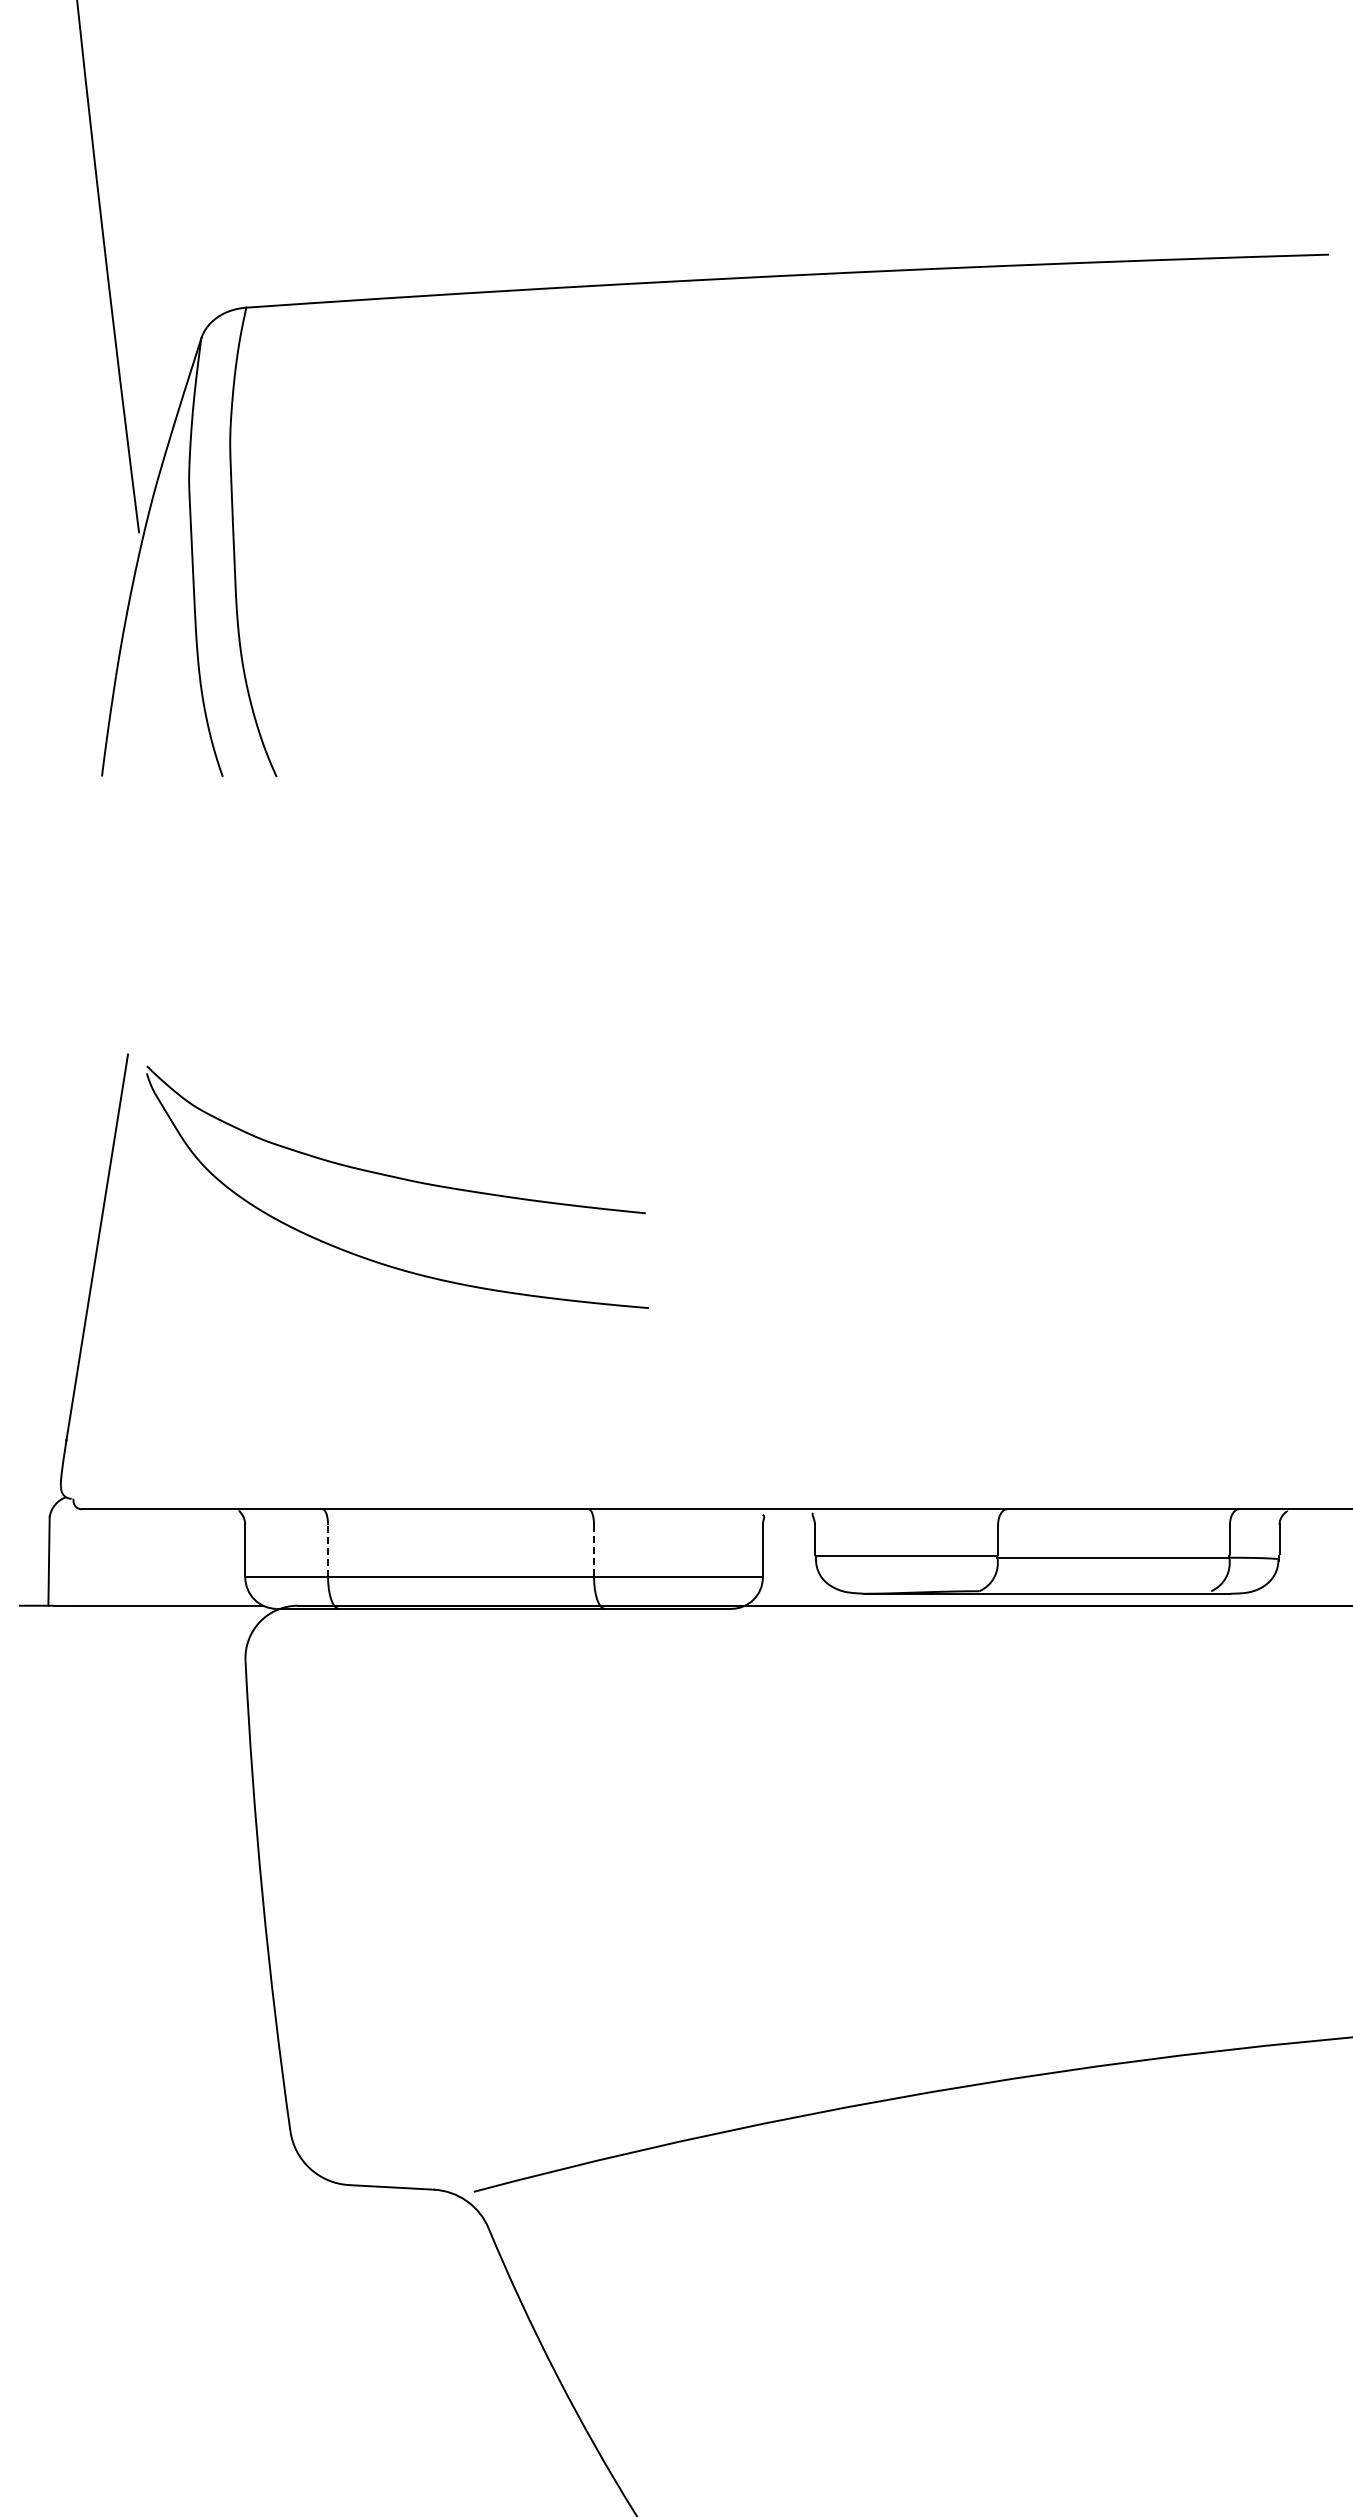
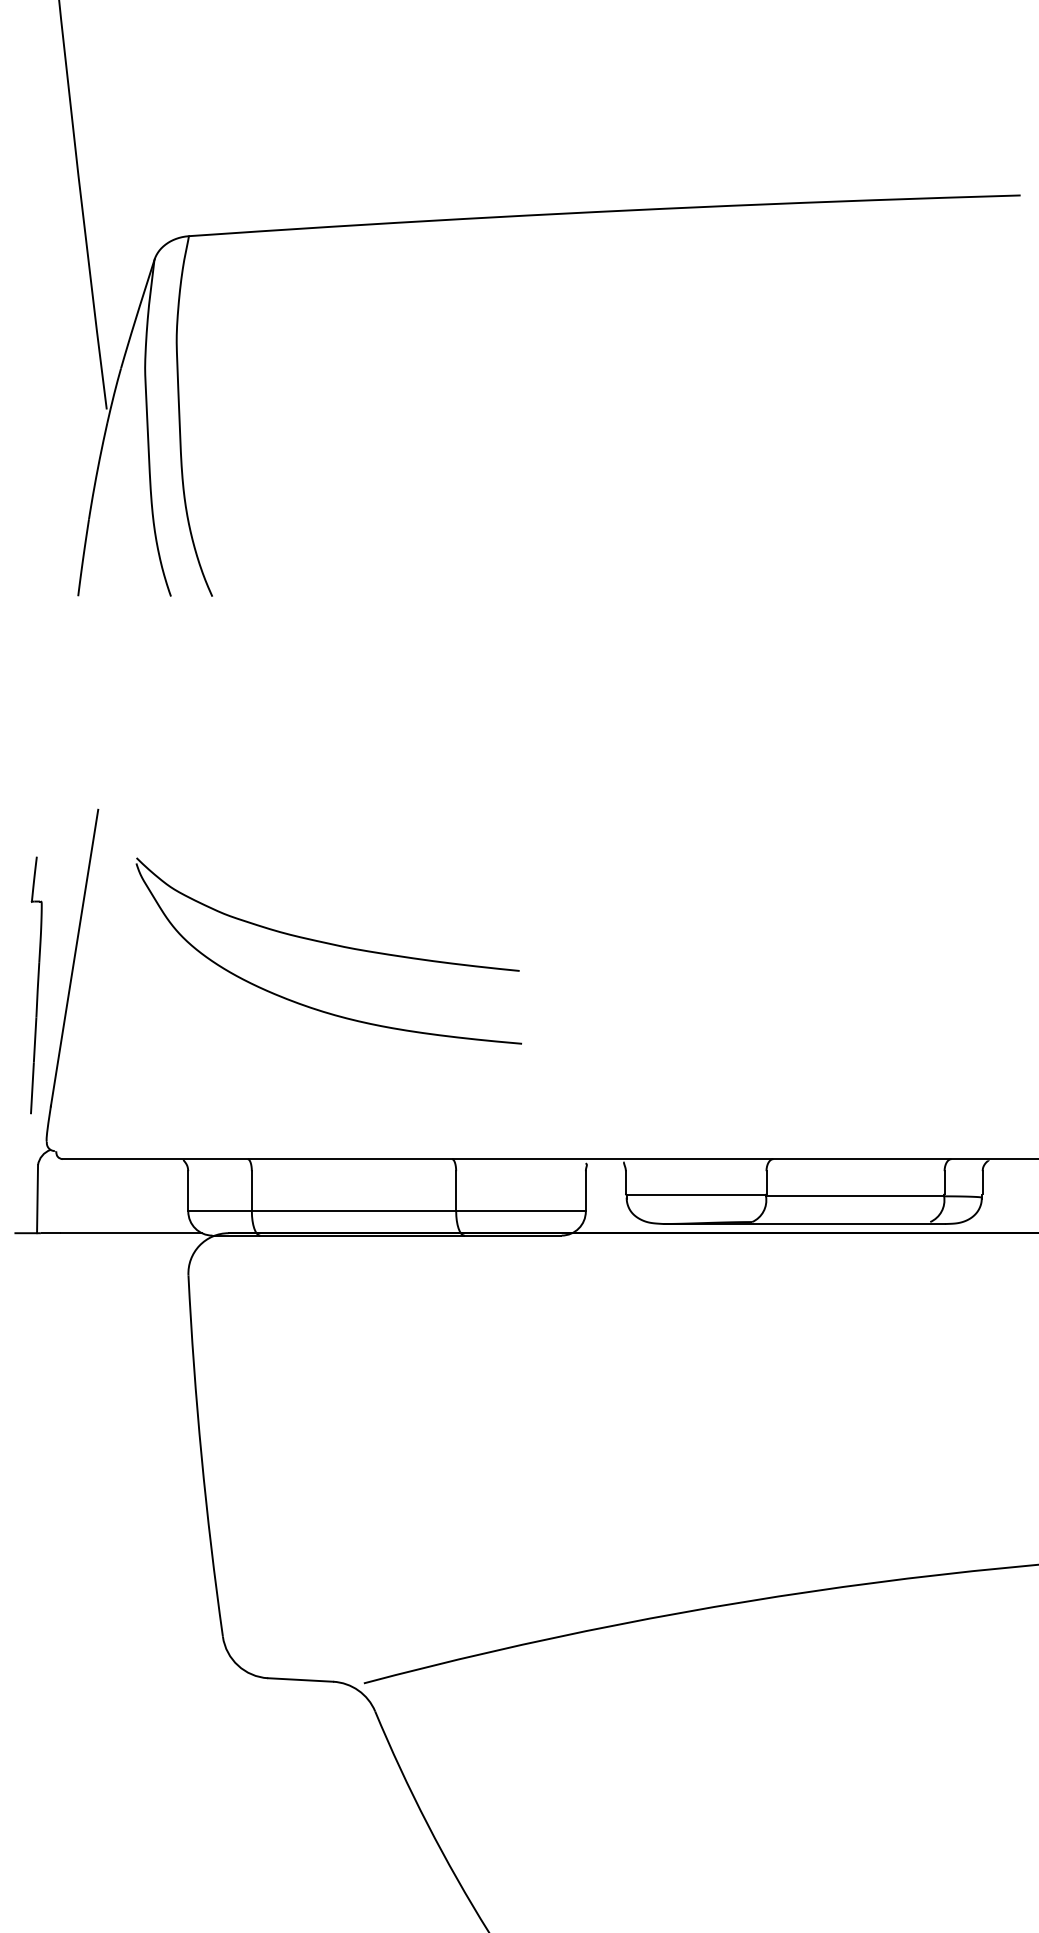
part: (399, 1179) -> (330, 944), moved
part: (47, 1282) -> (36, 984), added
line: (328, 1550) -> (252, 1190), dashed -> solid
line: (594, 1551) -> (456, 1191), dashed -> solid

